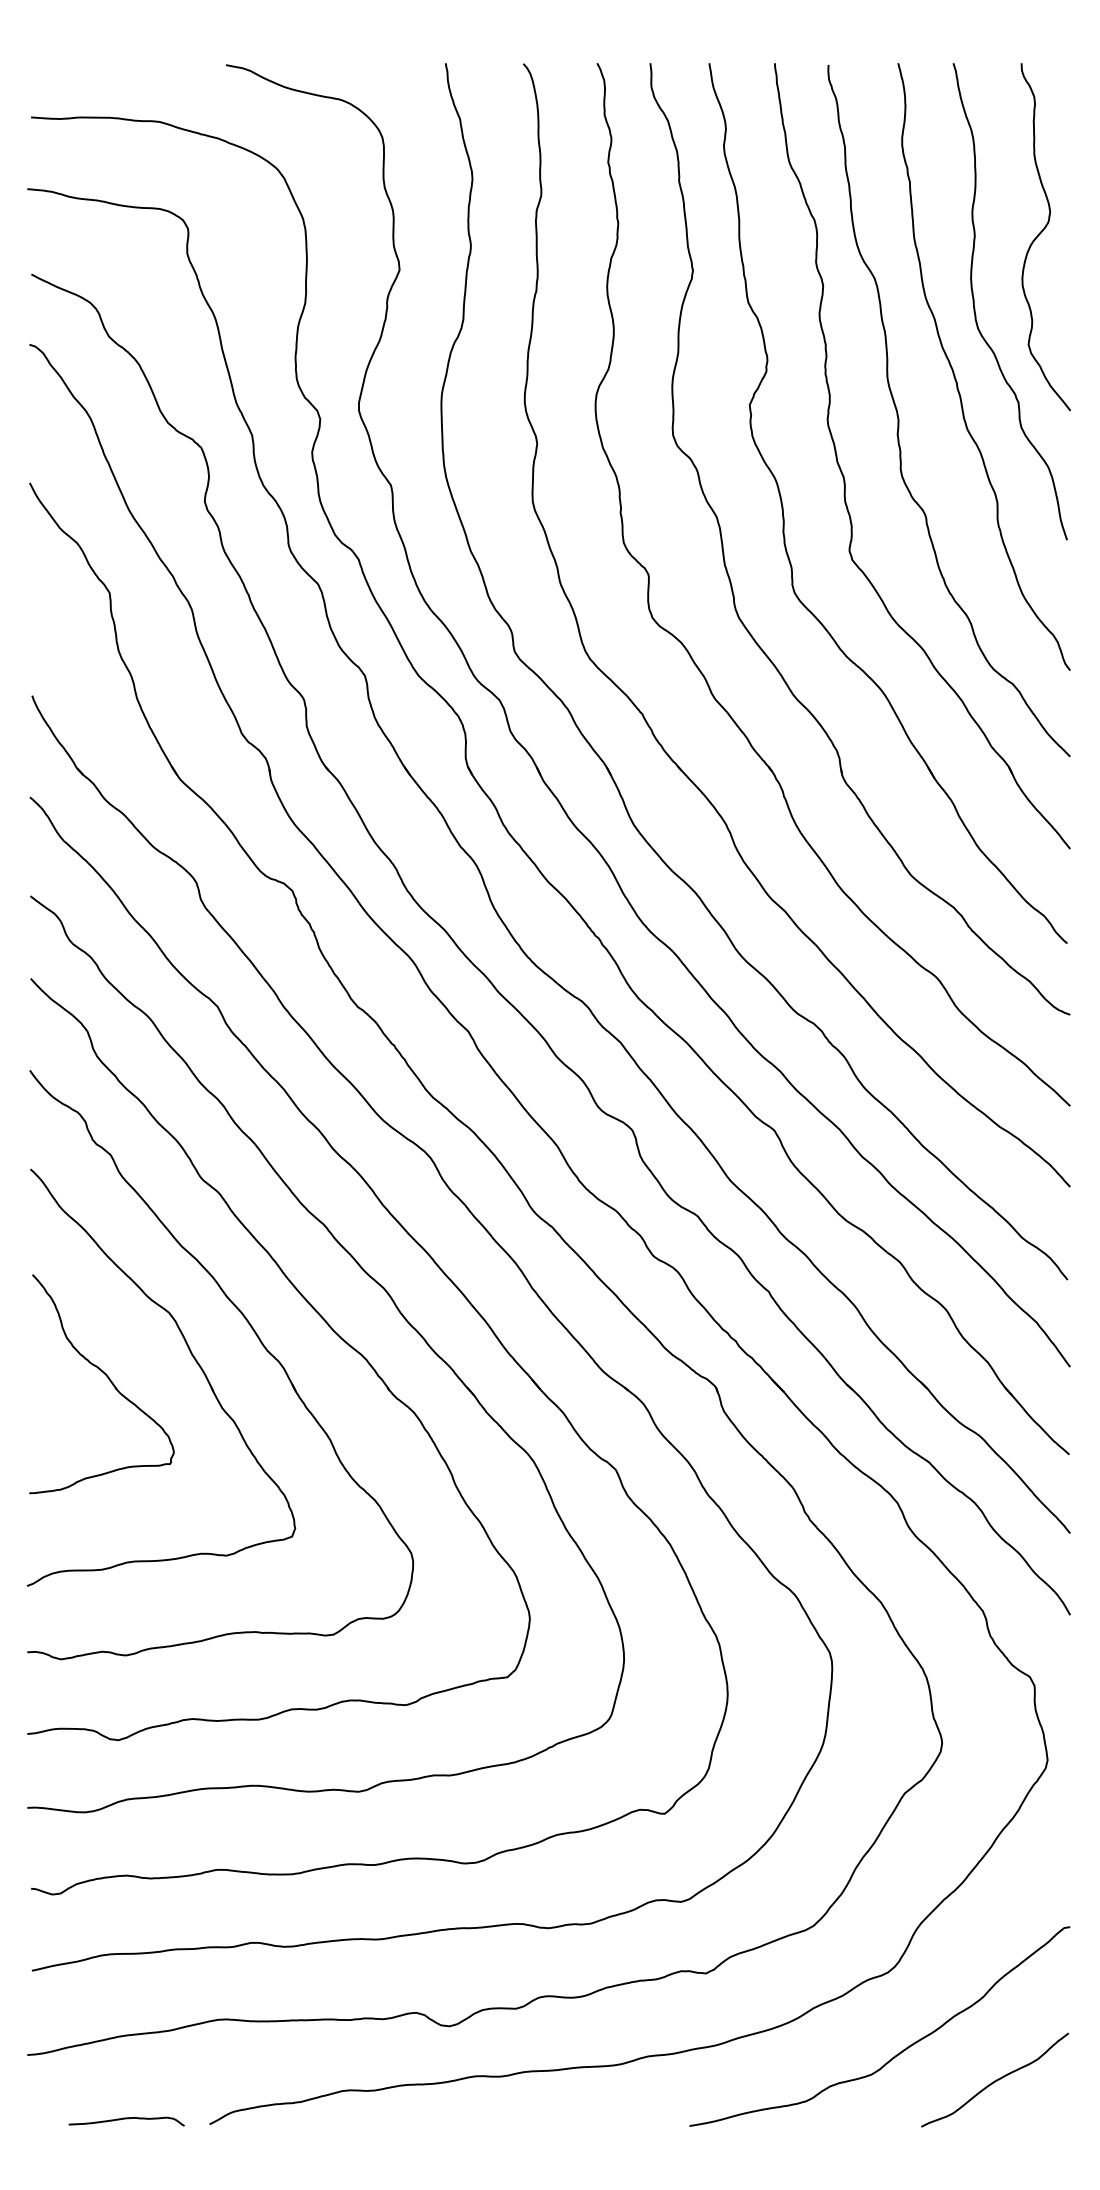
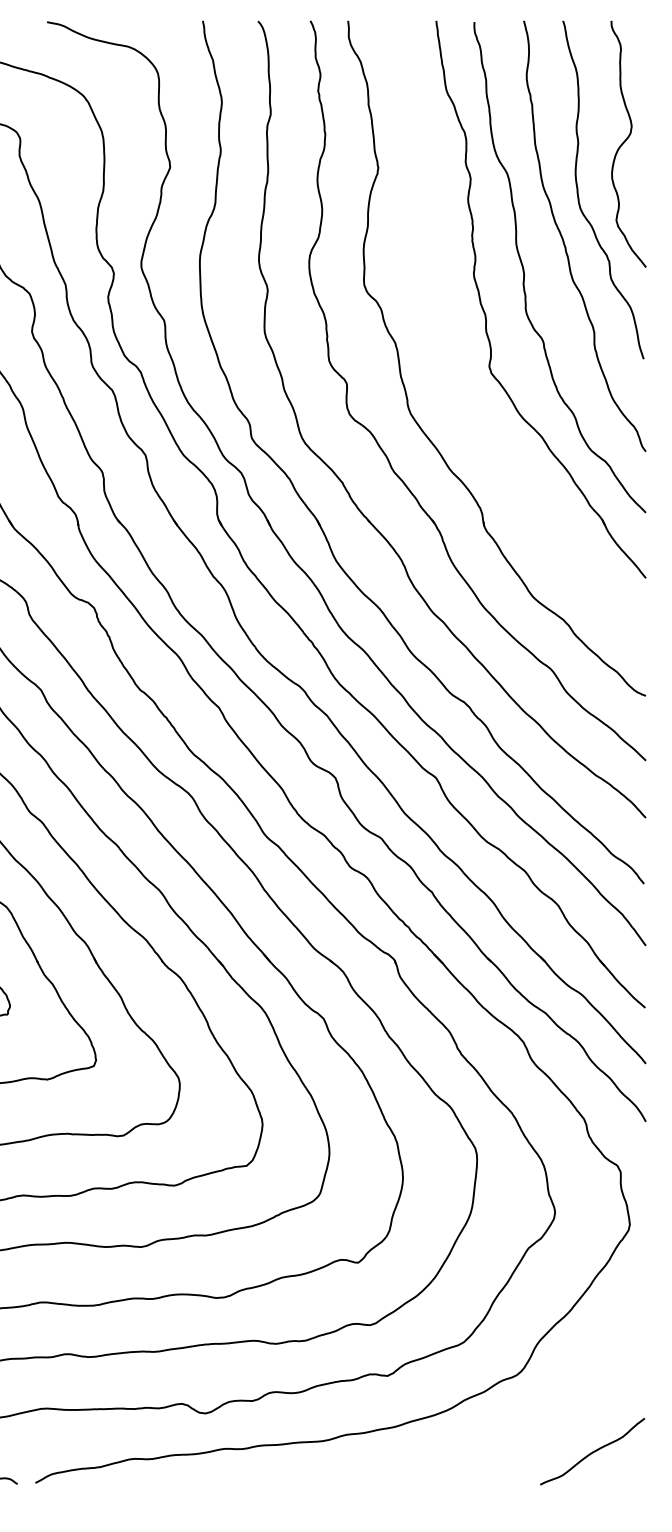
part: (784, 516) -> (443, 342), removed
curve: (900, 2051) -> (525, 1431), removed

